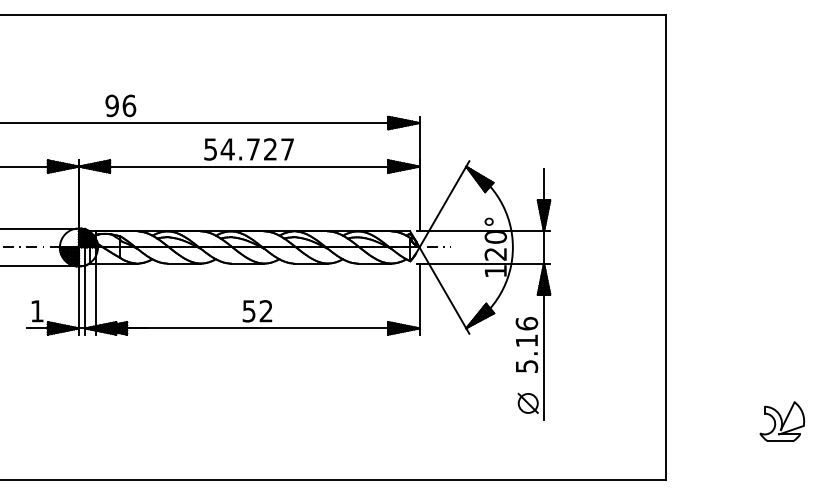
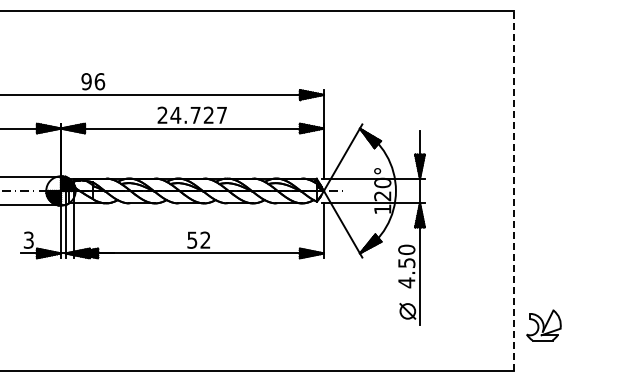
text: (210, 148) -> (162, 114), 54.727 -> 24.727
line: (666, 248) -> (514, 191), solid -> dashed
text: (36, 310) -> (28, 239), 1 -> 3
text: (526, 345) -> (406, 266), 5.16 -> 4.50
part: (781, 421) -> (543, 325), moved

